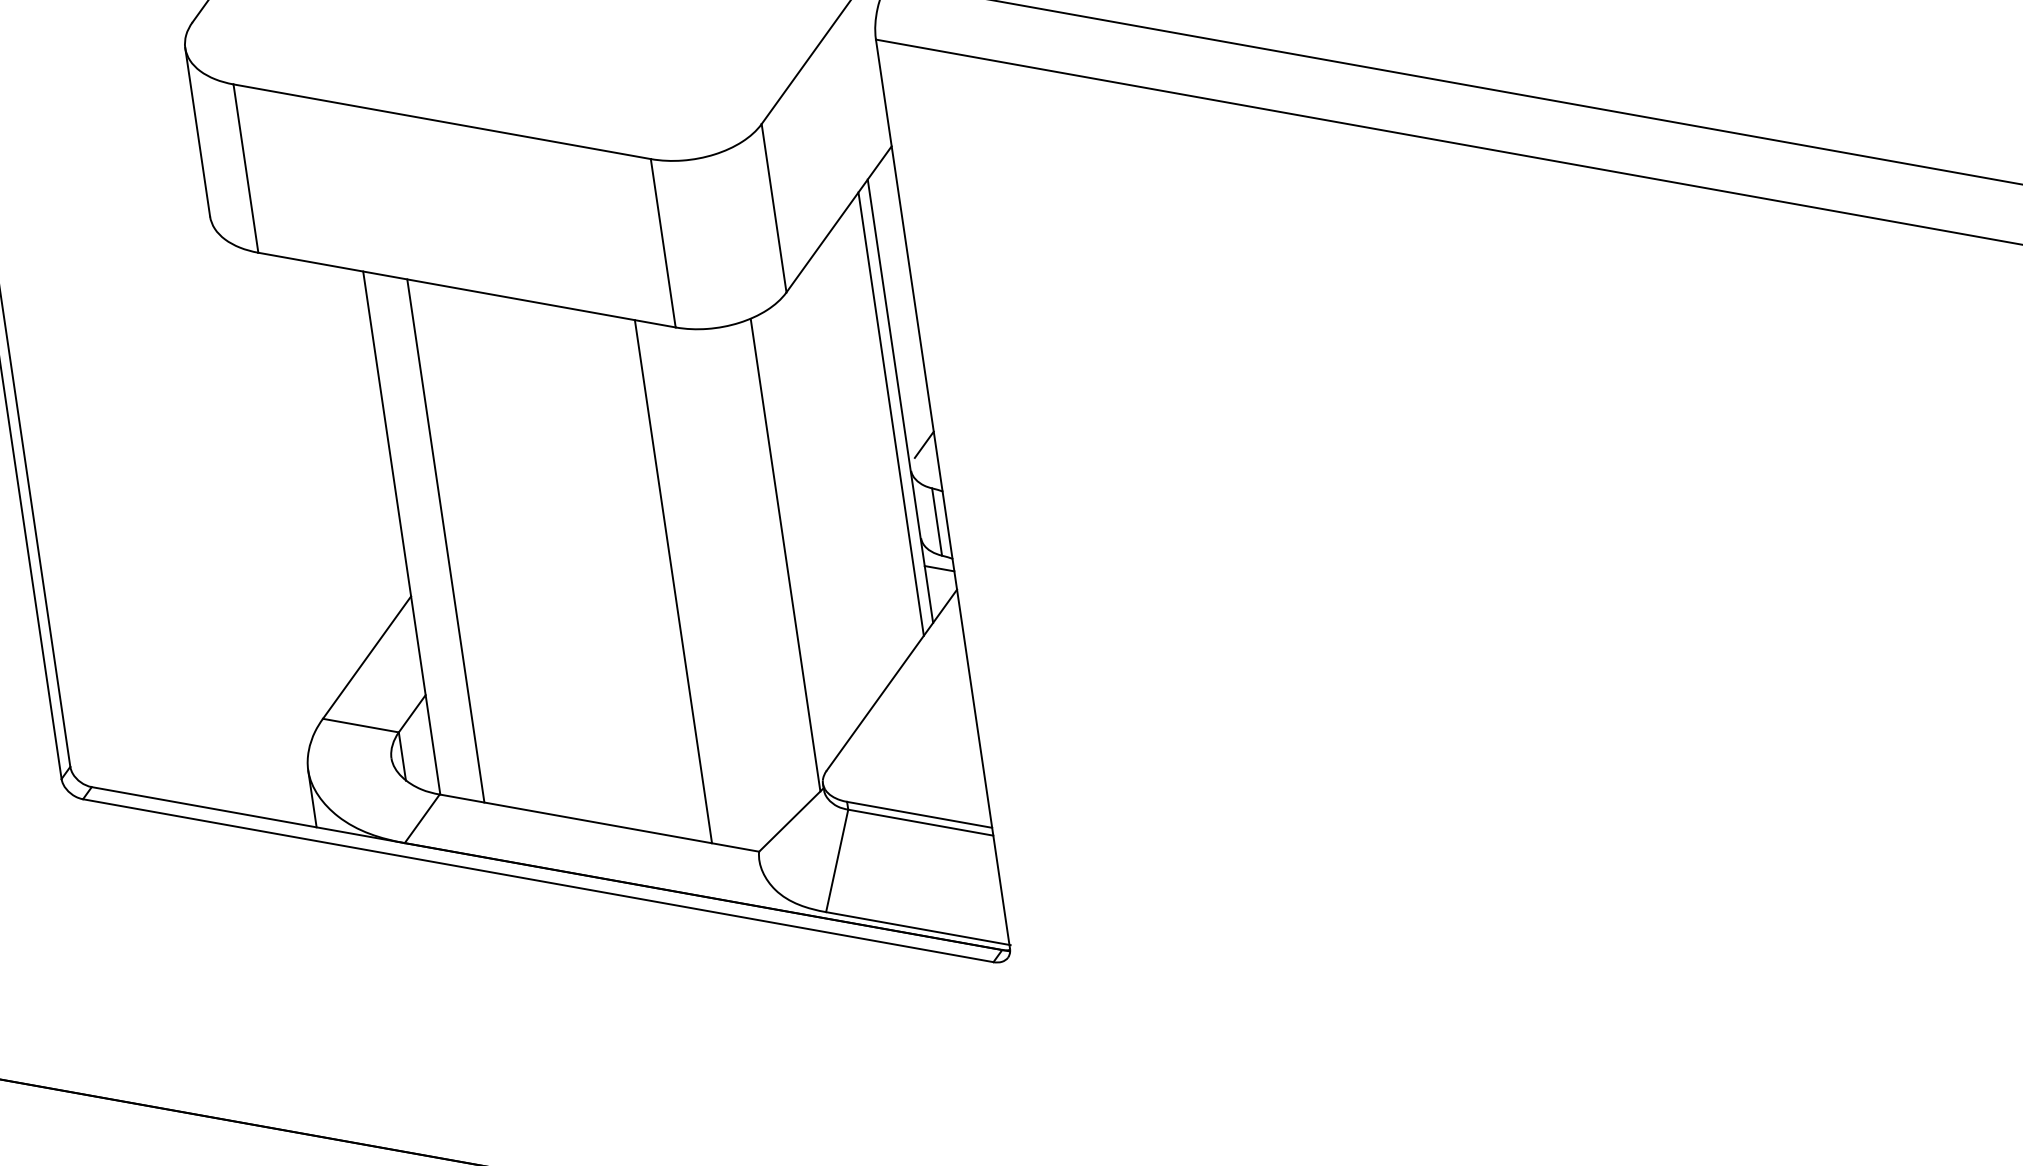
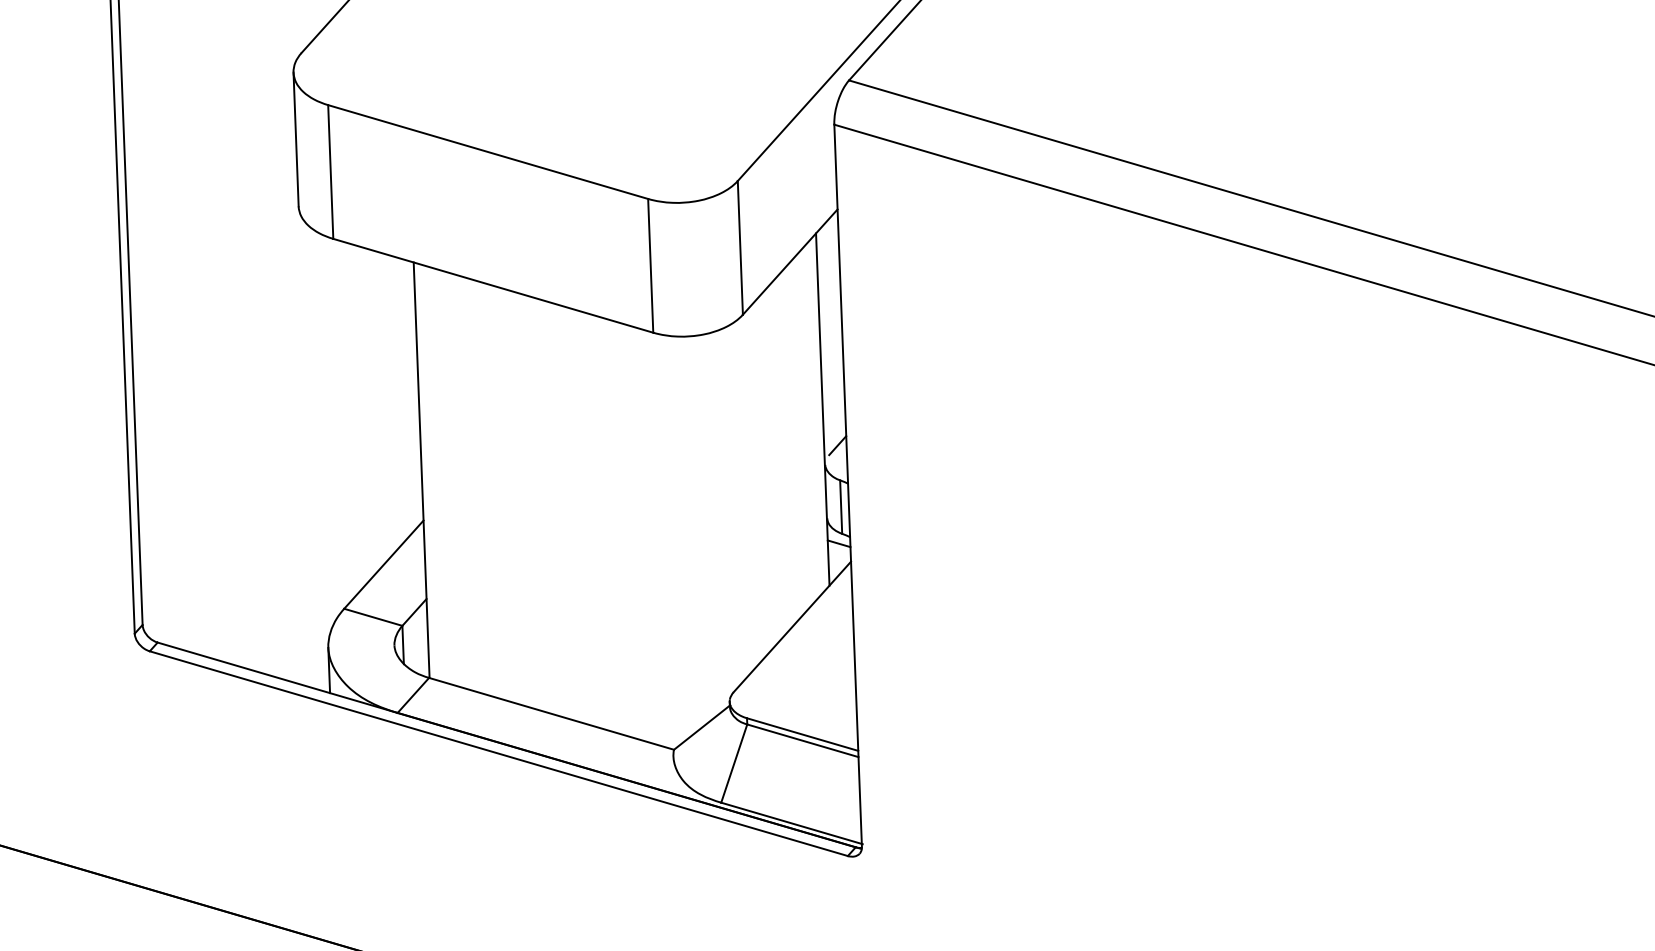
line: (891, 413) -> (814, 418), removed
line: (445, 540) -> (455, 479), removed
line: (785, 554) -> (719, 519), removed
line: (672, 581) -> (629, 531), removed

